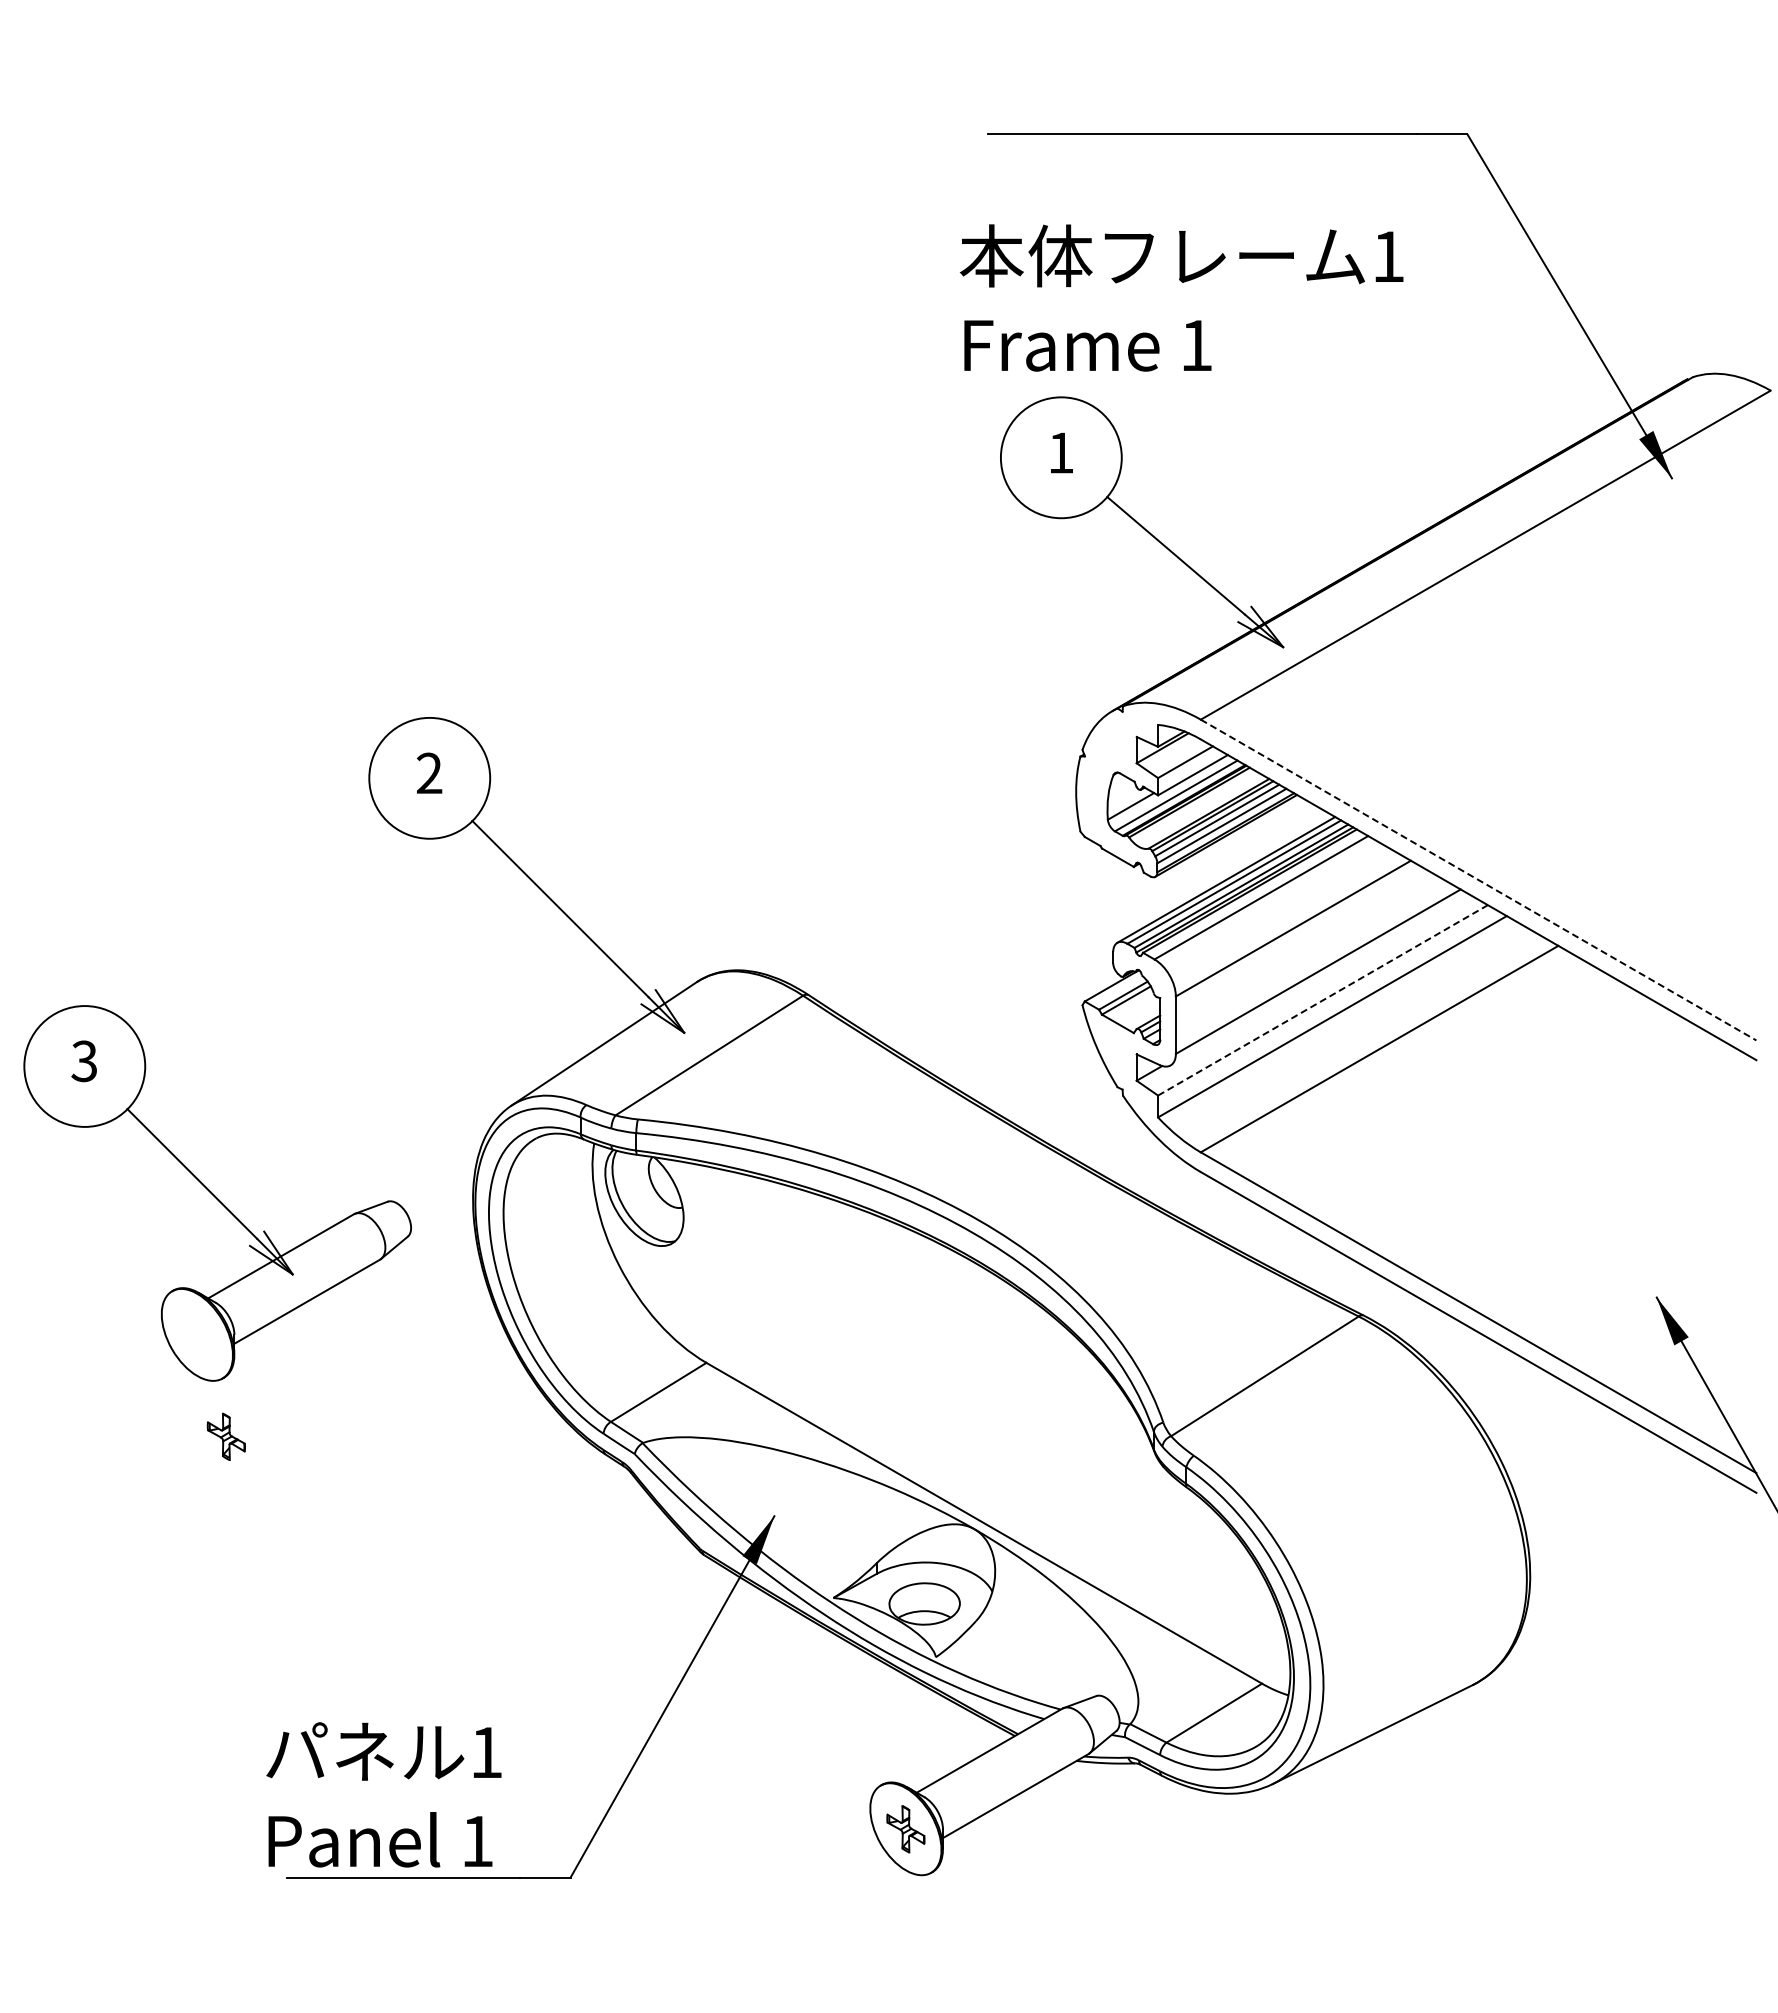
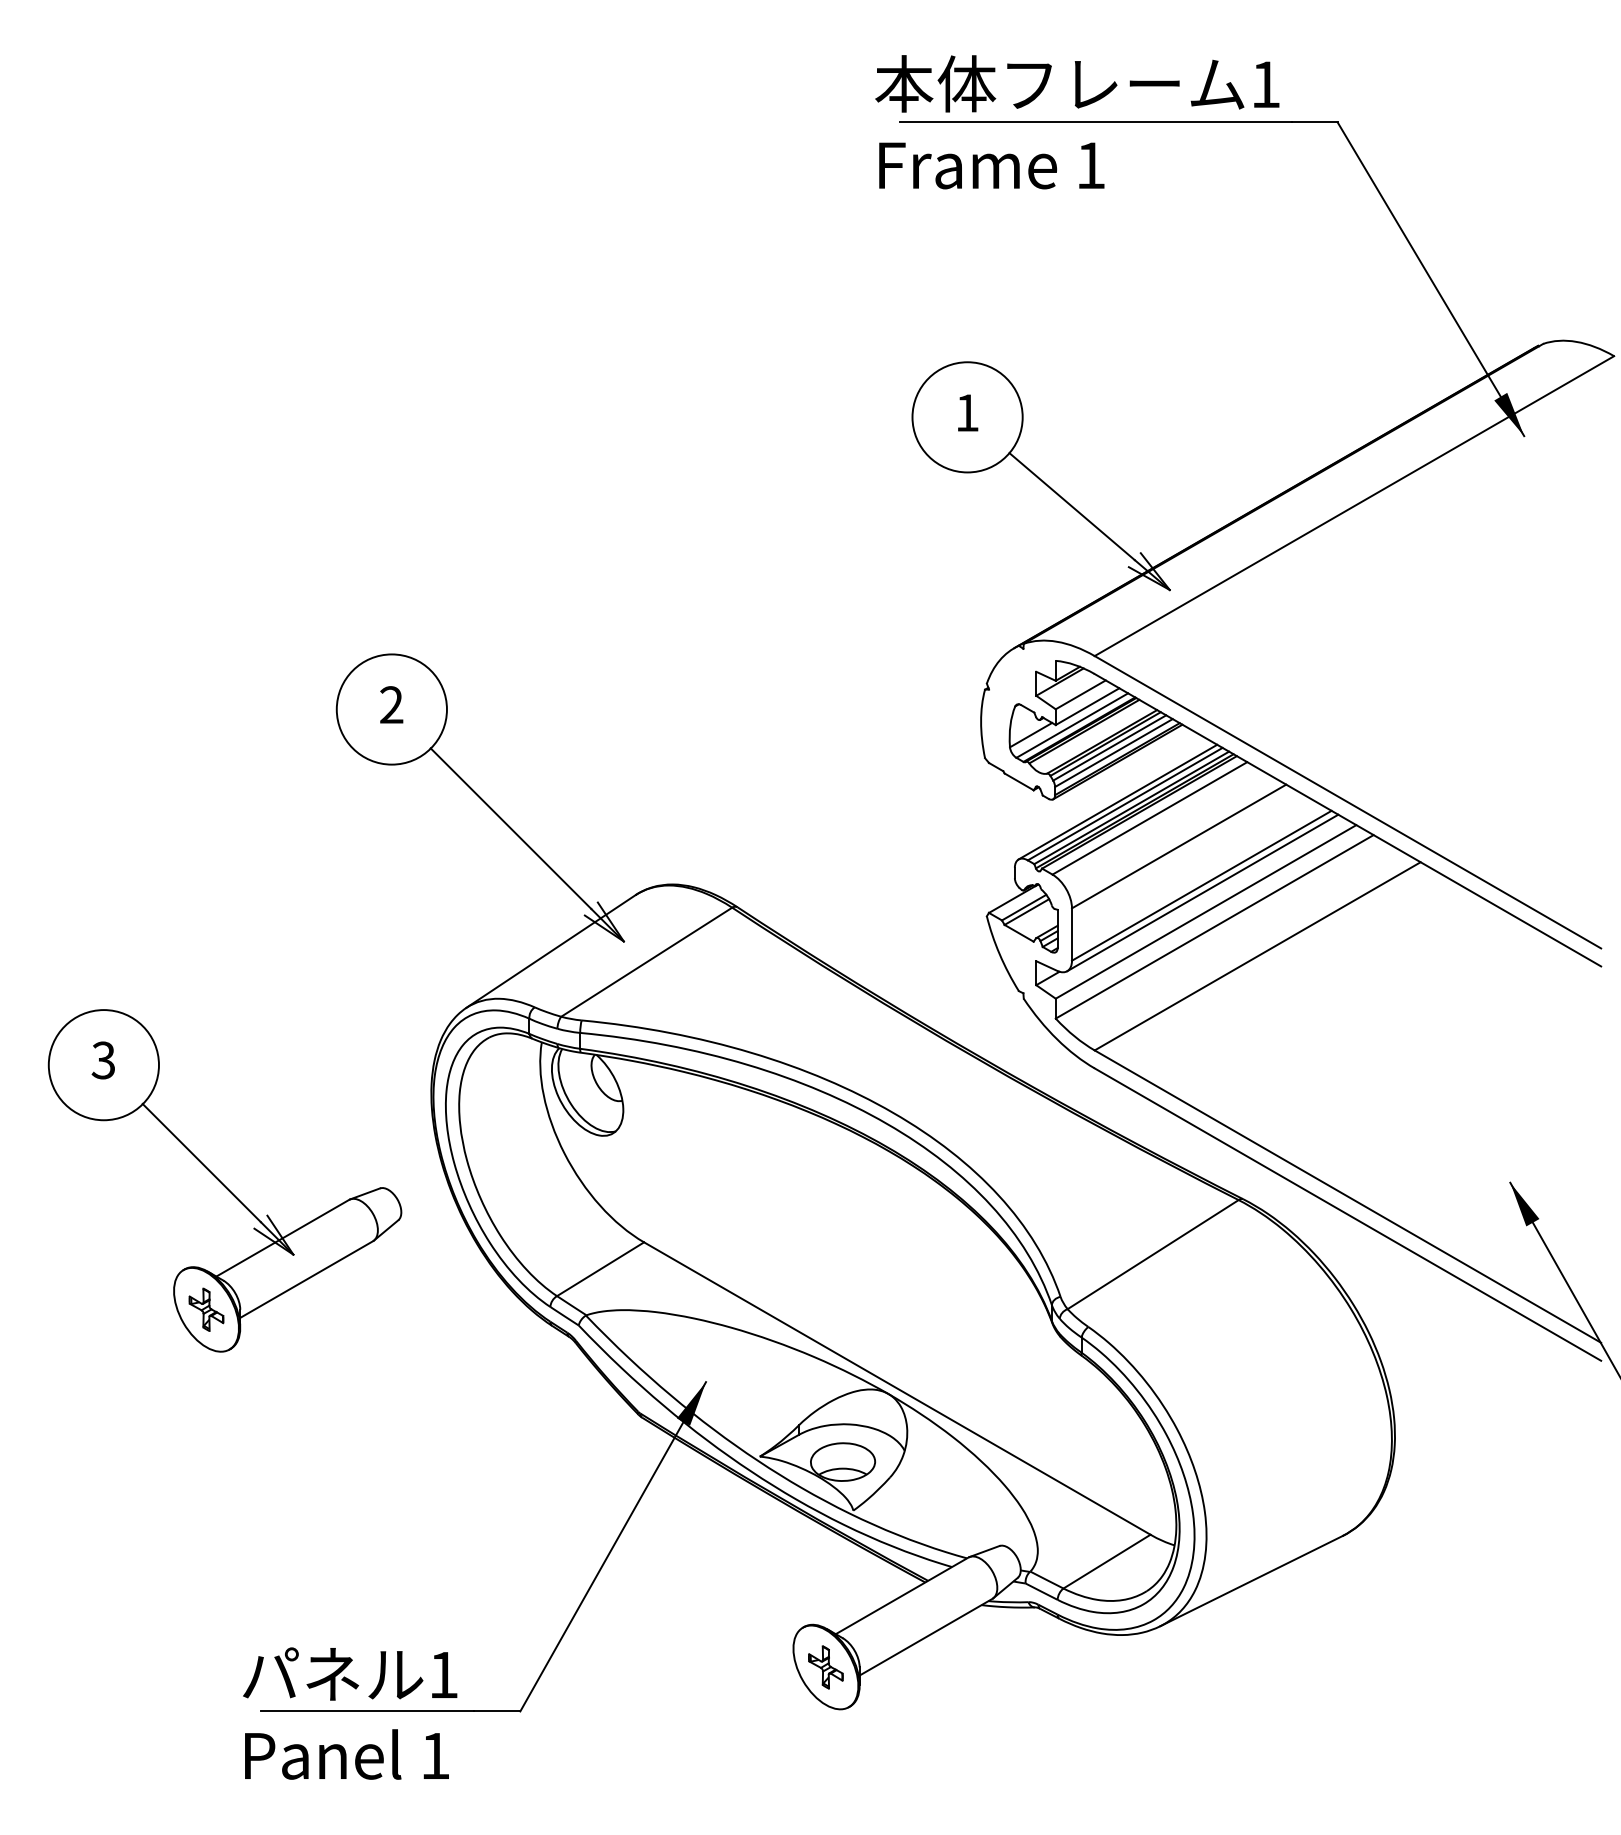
text: (1181, 297) -> (1077, 121), moved
line: (1478, 880) -> (1347, 802), dashed -> solid
line: (1319, 979) -> (1202, 892), added
line: (1323, 1000) -> (1206, 912), dashed -> solid
part: (217, 1193) -> (224, 1180), moved
text: (383, 1794) -> (349, 1713), moved

